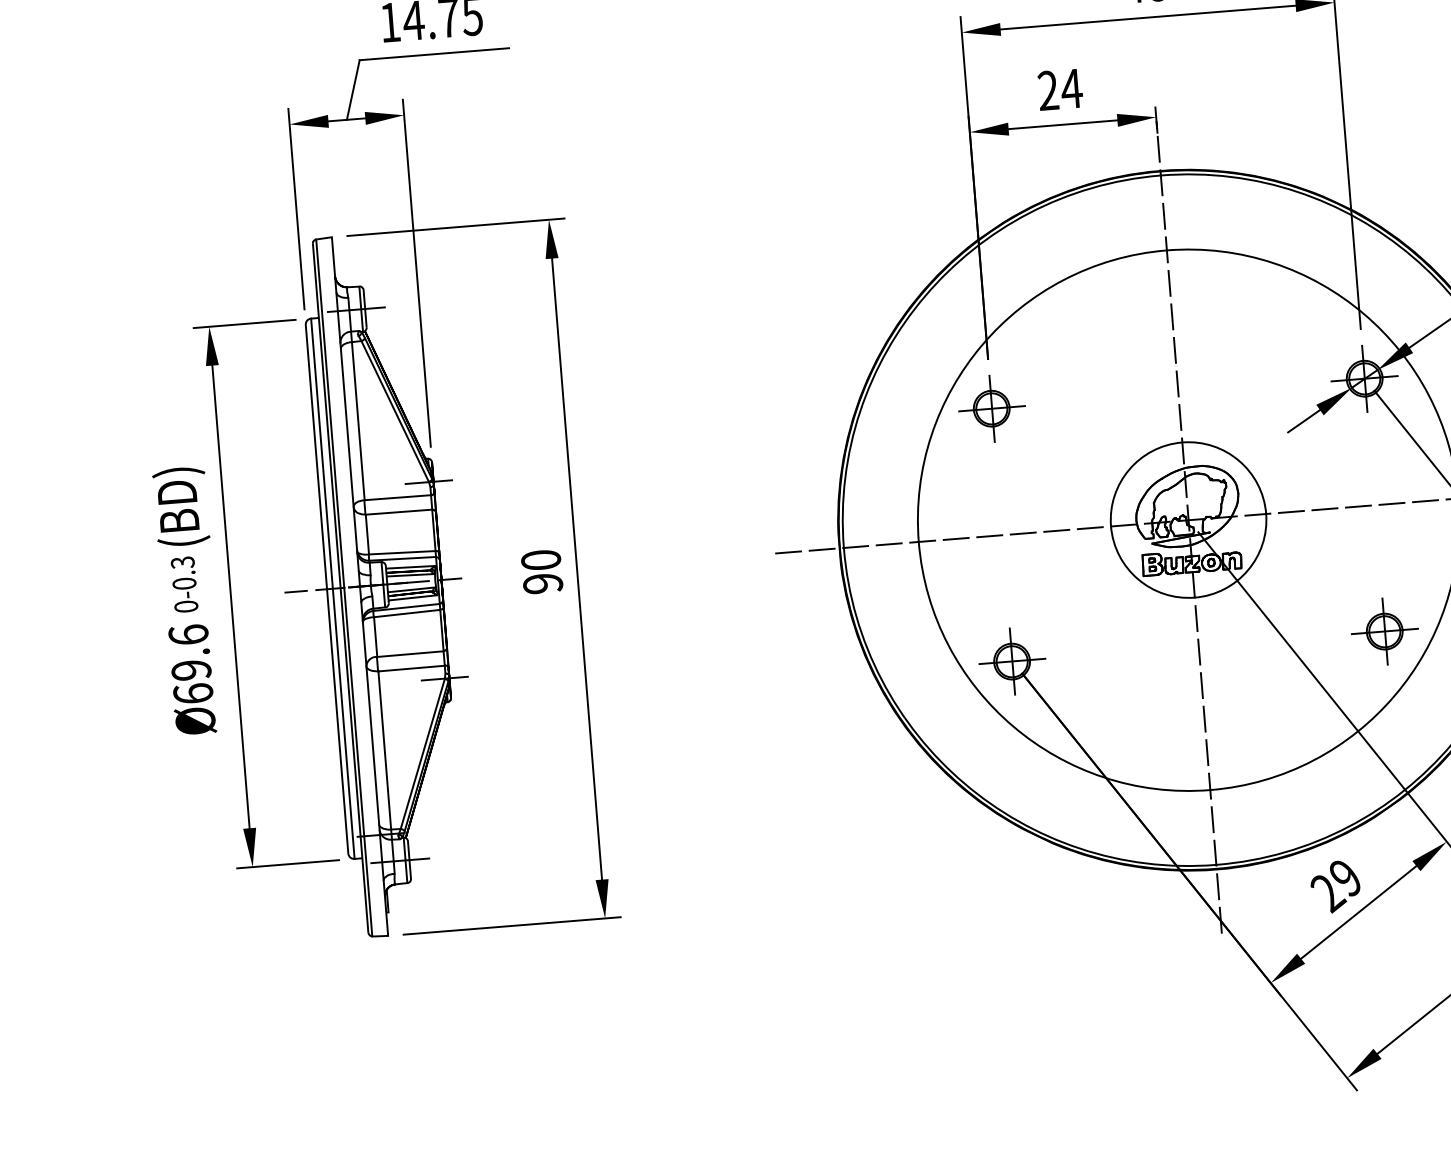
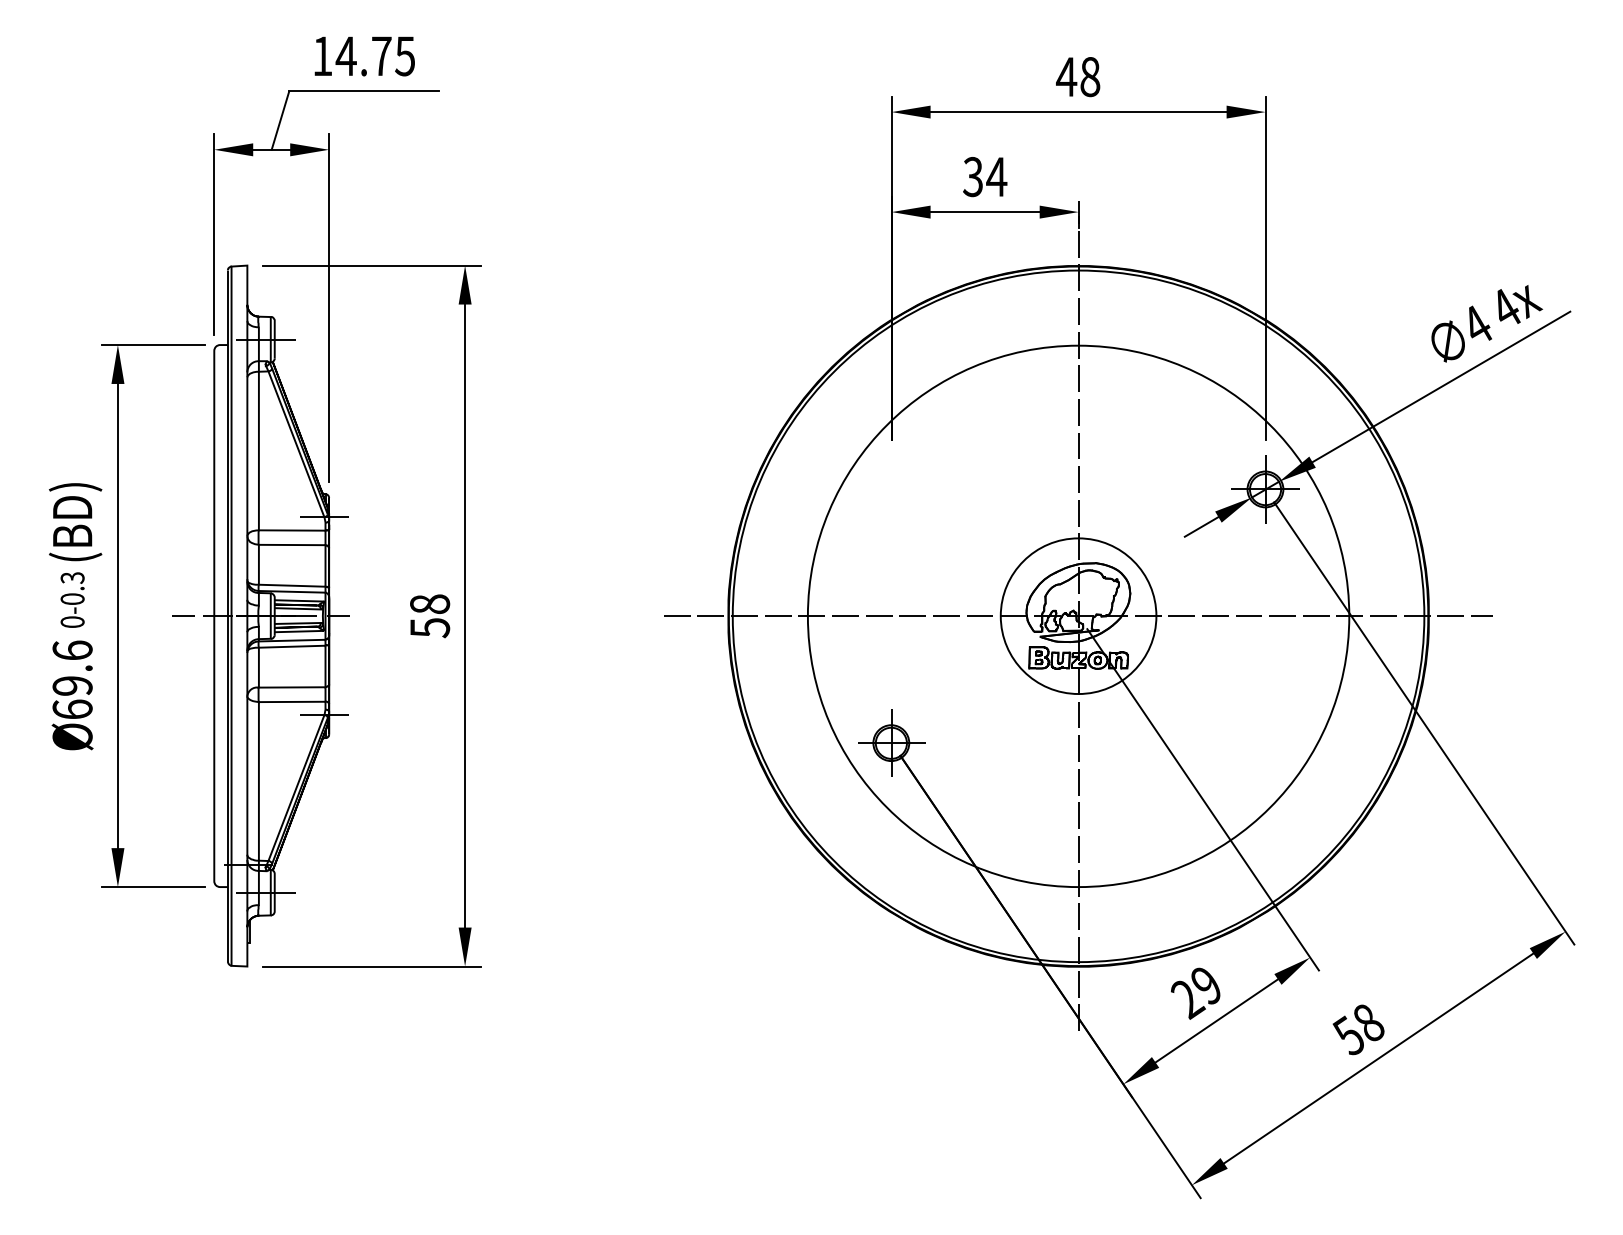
text: (1047, 91) -> (972, 177), 24 -> 34
part: (991, 408) -> (891, 489), removed
text: (542, 572) -> (430, 616), 90 -> 58
line: (333, 589) -> (220, 616), removed
part: (1385, 630) -> (1265, 742), removed

